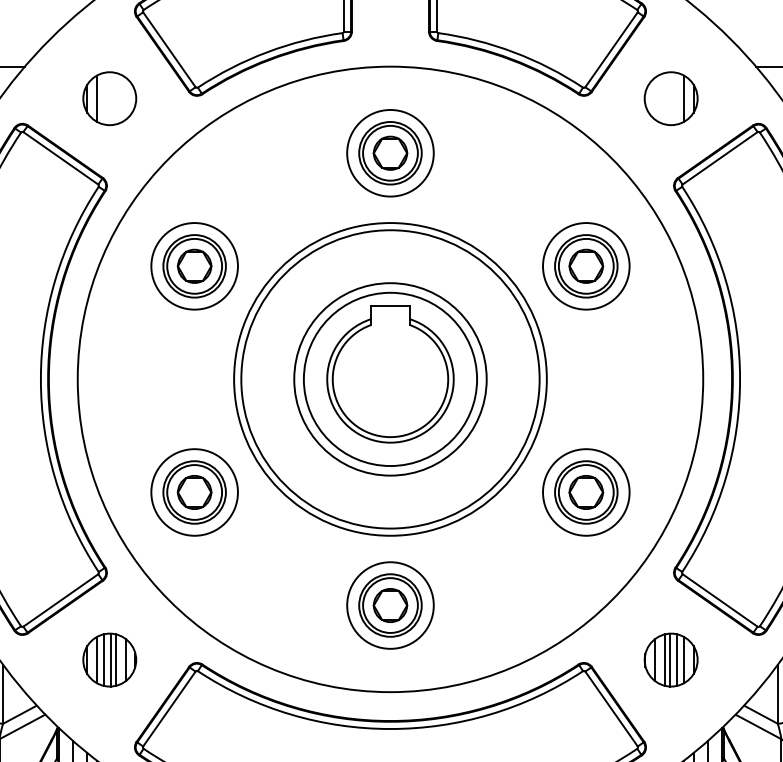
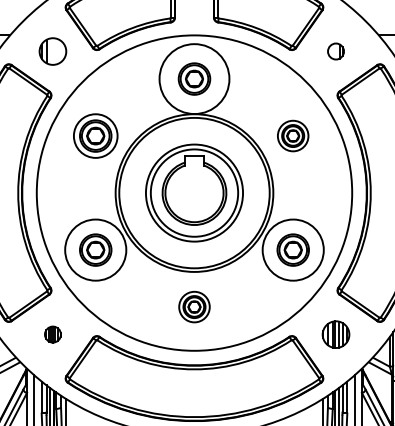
part: (670, 98) -> (335, 51), size x0.6
circle: (390, 152) -> (194, 78), size x1.6
part: (584, 265) -> (292, 135), size x0.7
circle: (194, 491) -> (95, 249), size x1.4
circle: (586, 491) -> (293, 249), size x1.4
part: (390, 604) -> (194, 306), size x0.7
part: (108, 659) -> (52, 334), size x0.6

